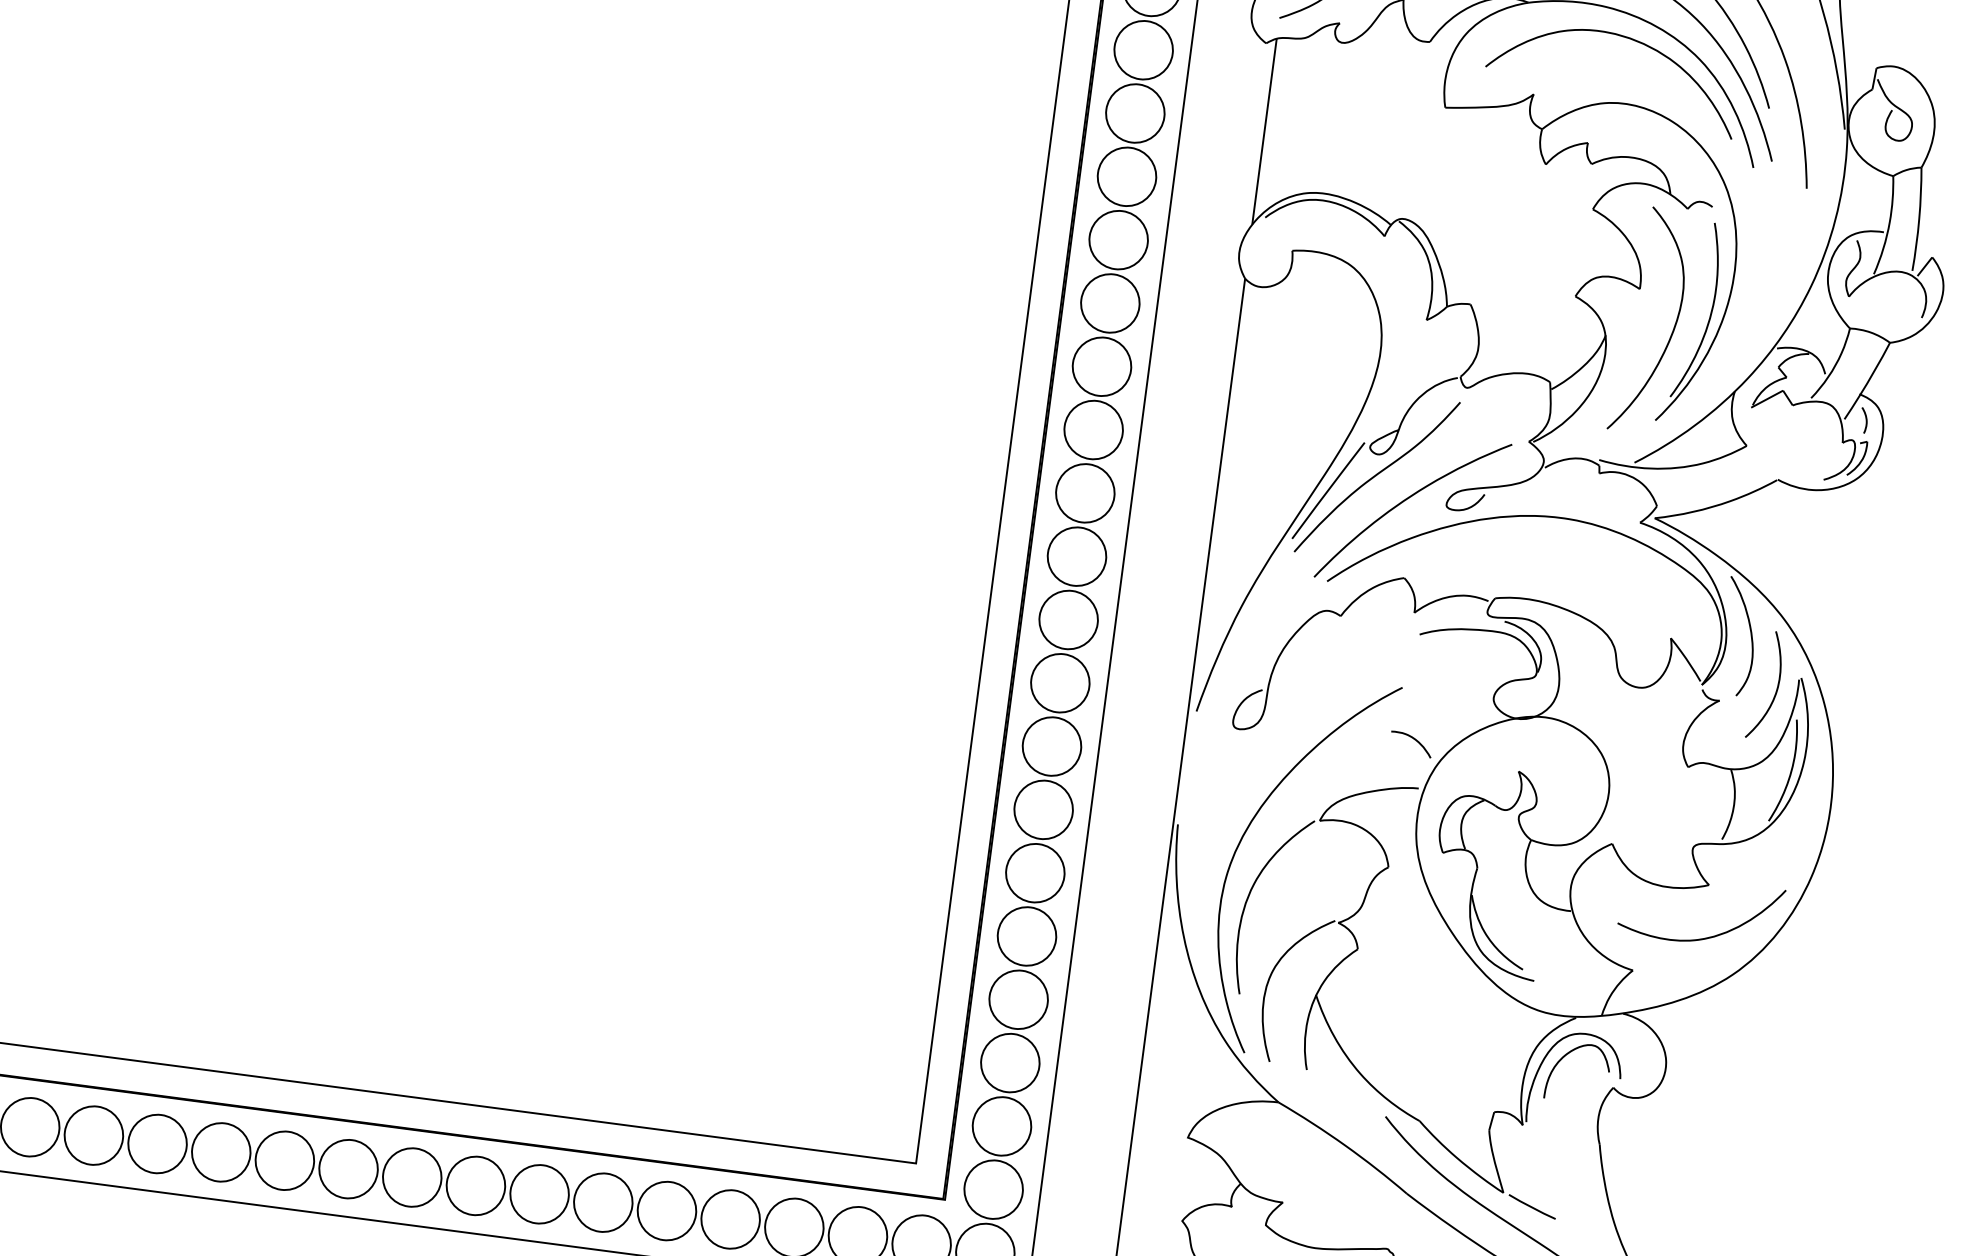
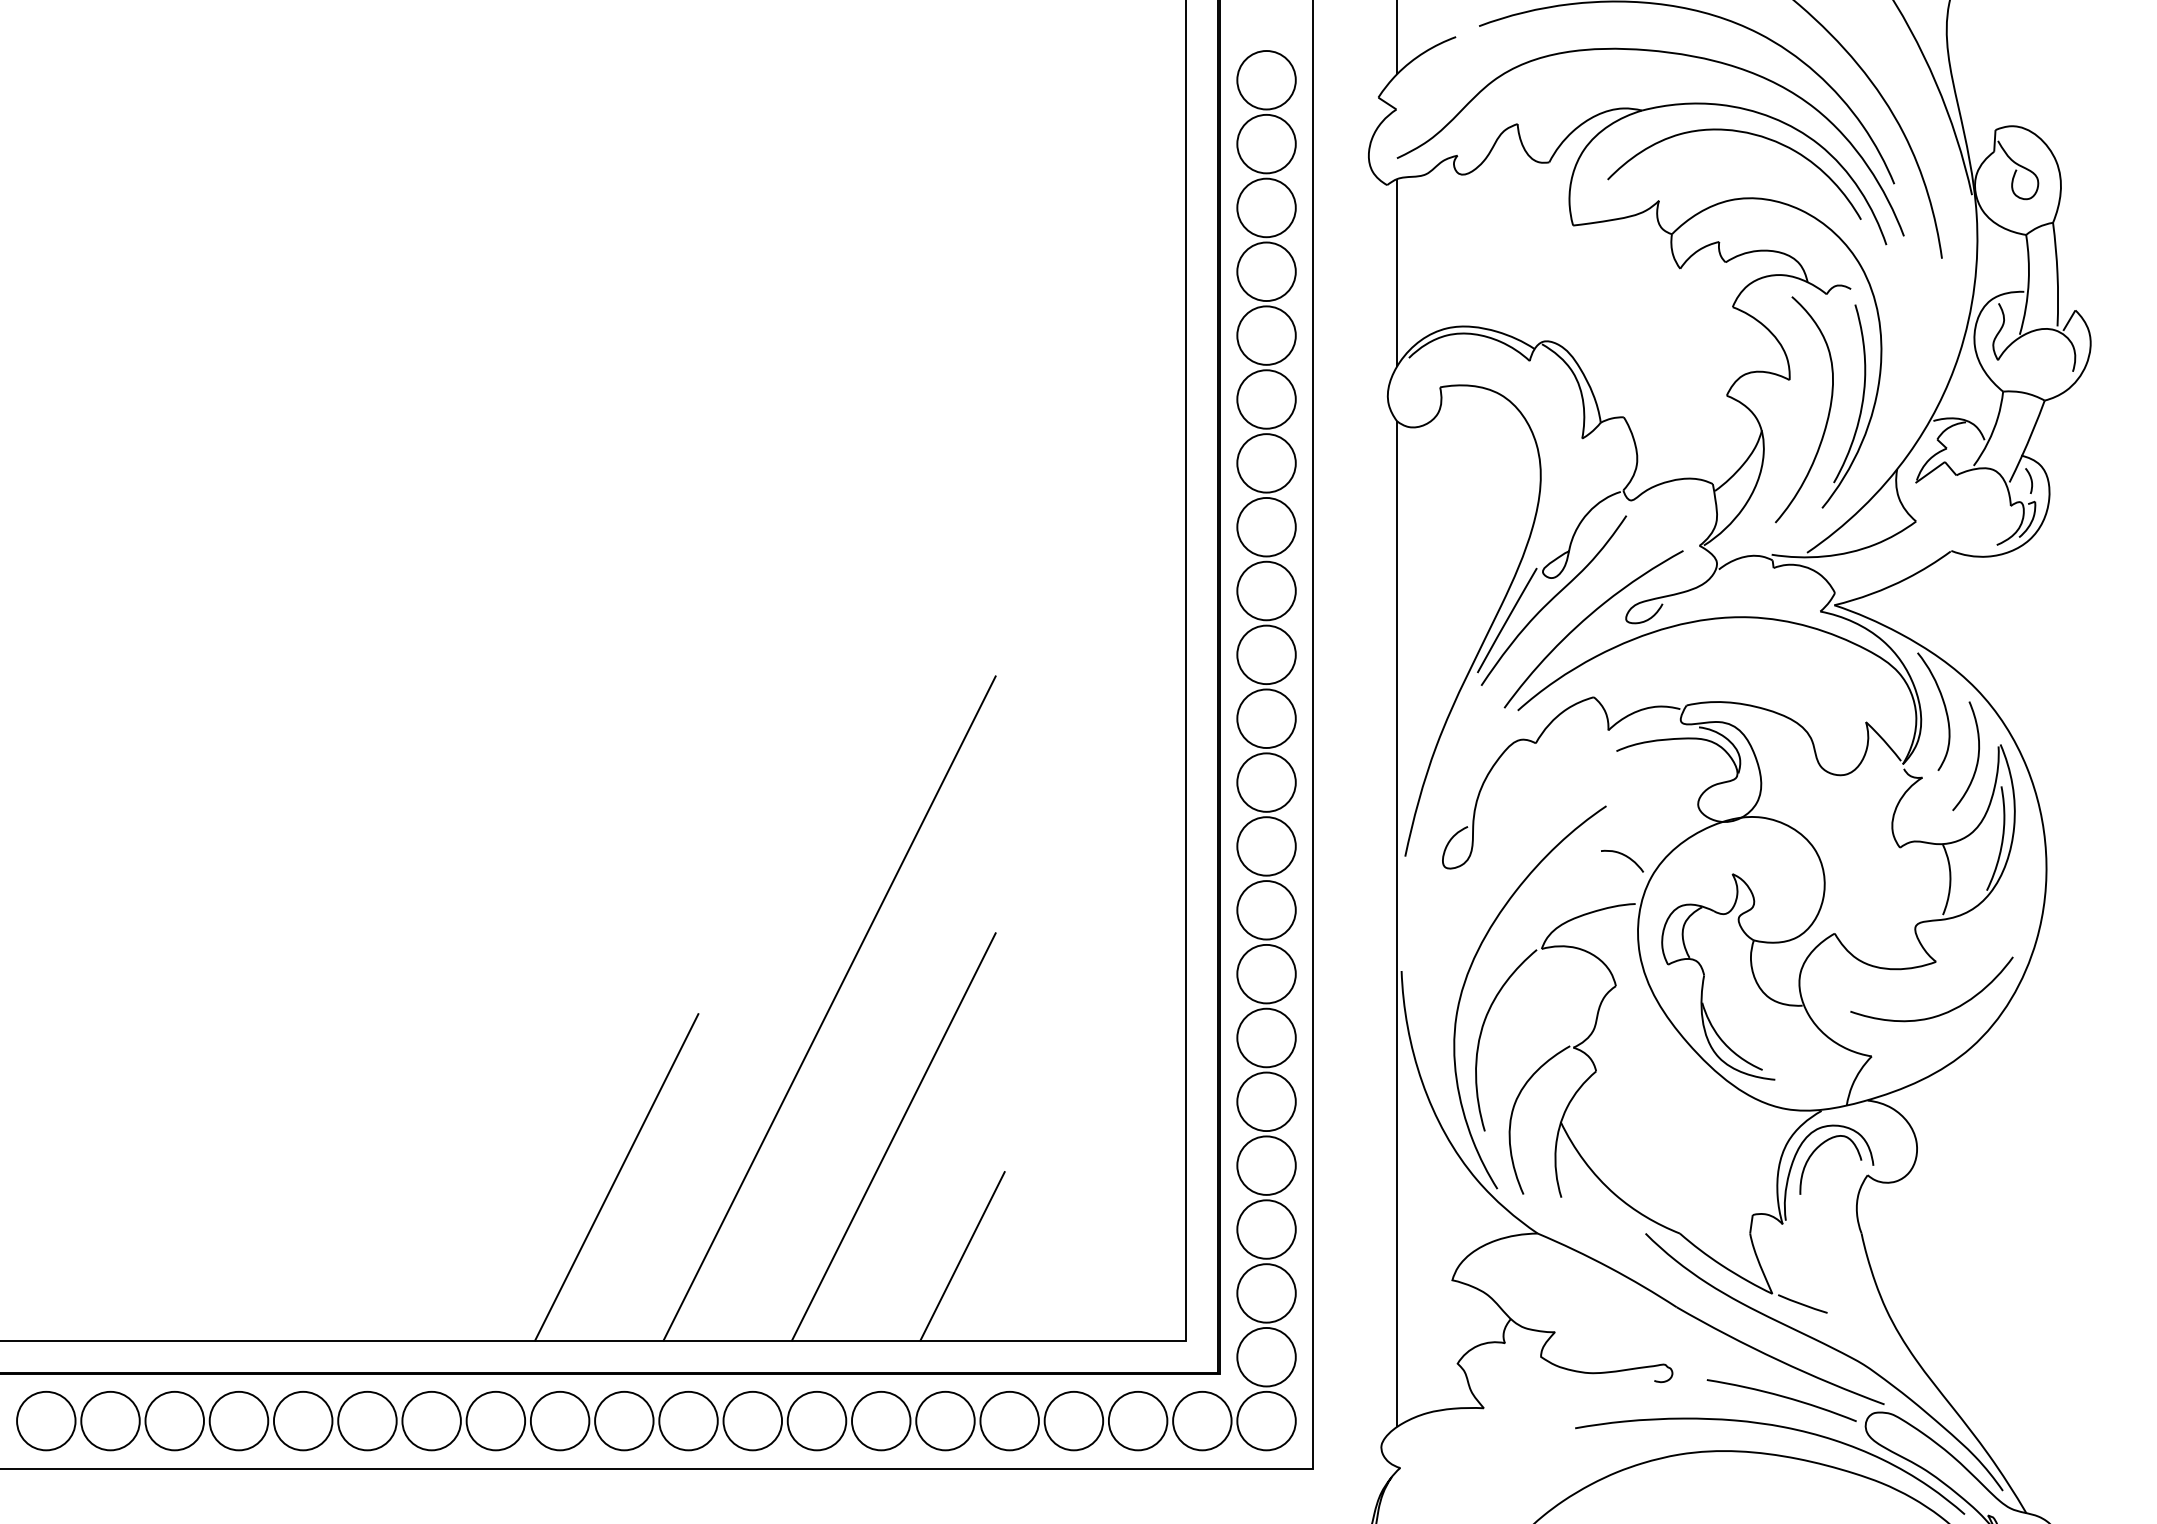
hatch: (546, 779) -> (769, 1008), added

